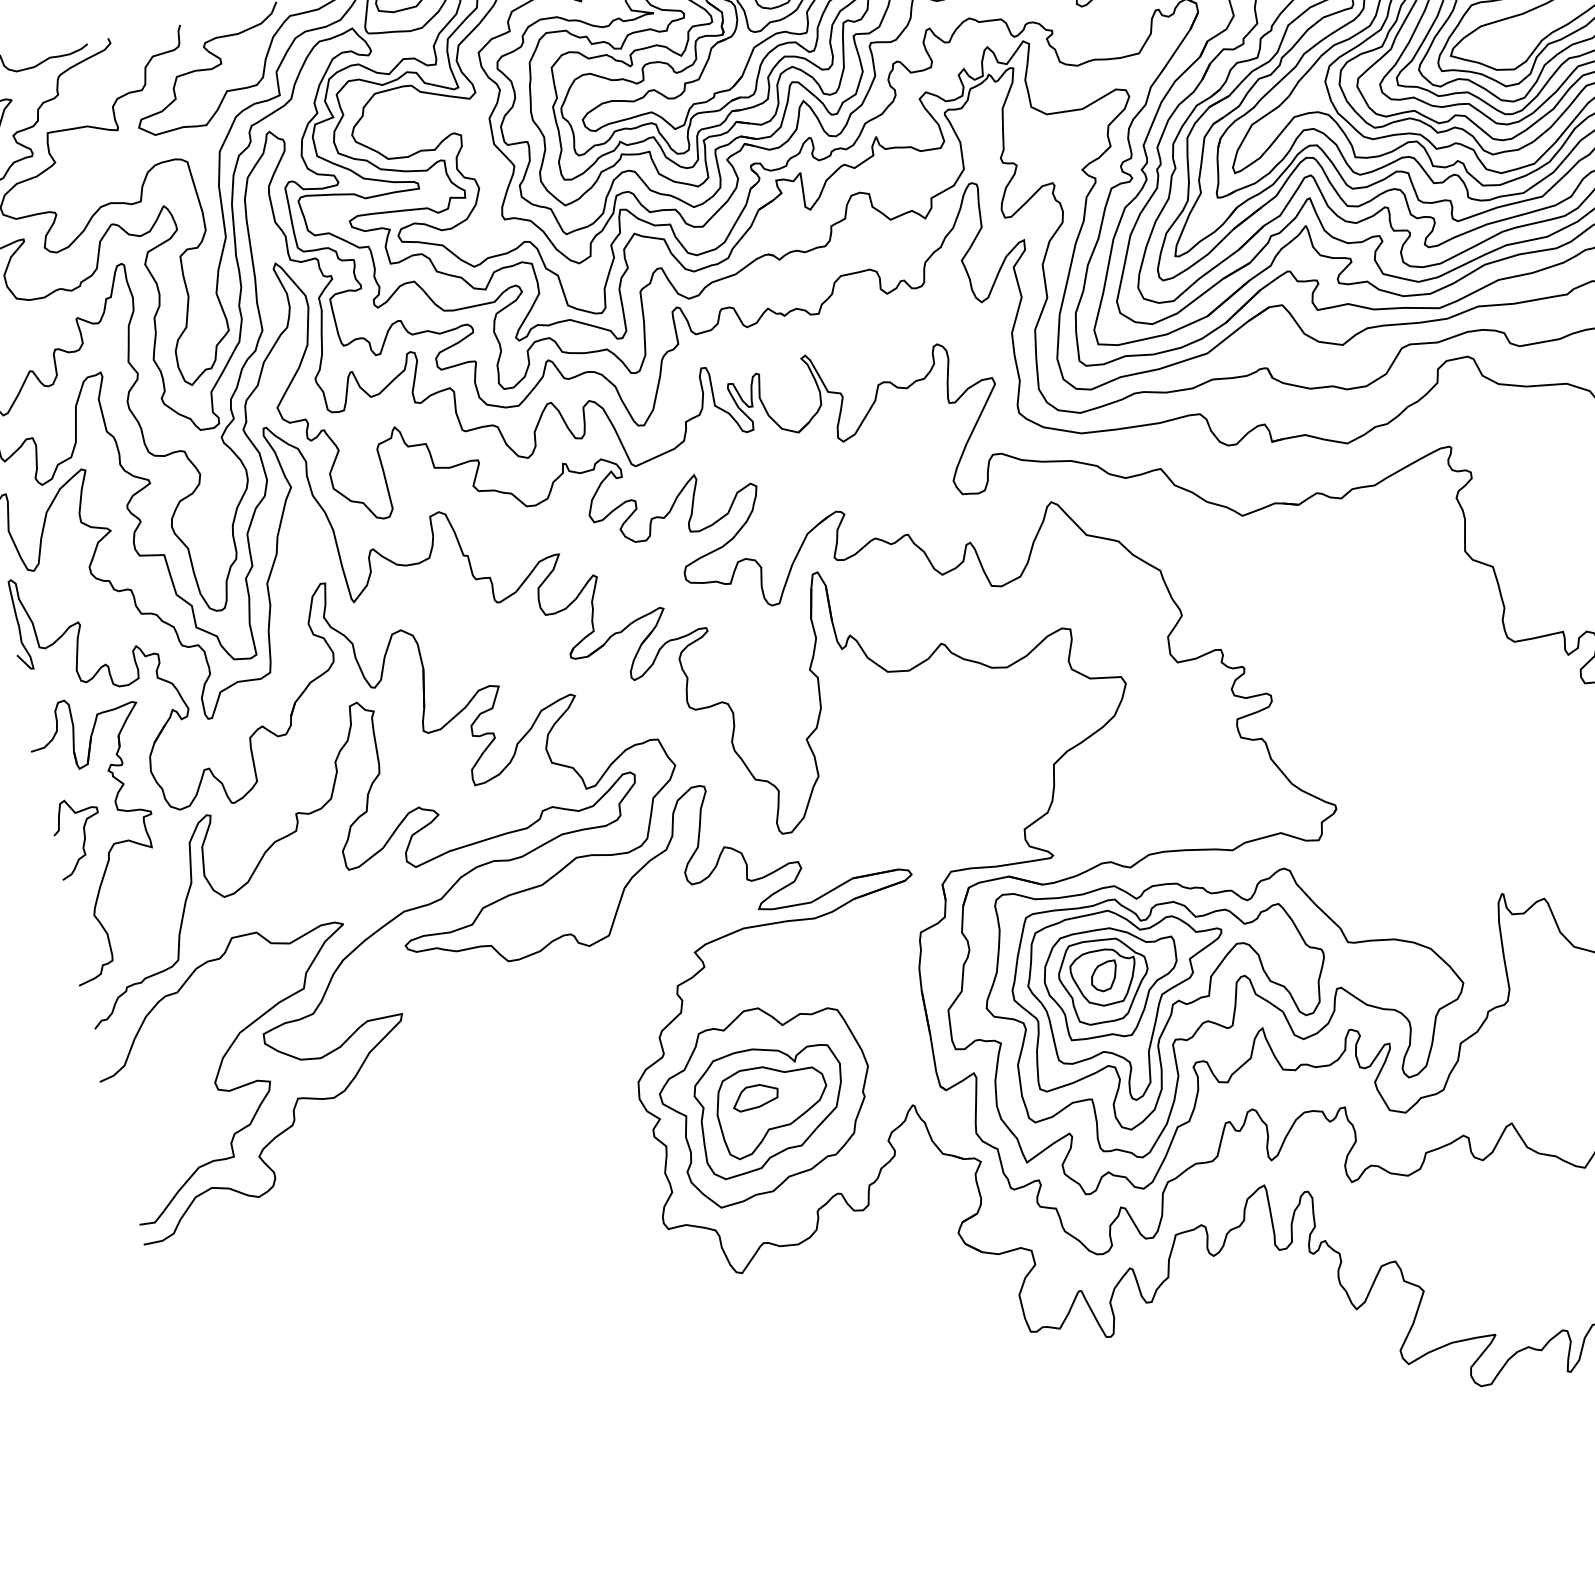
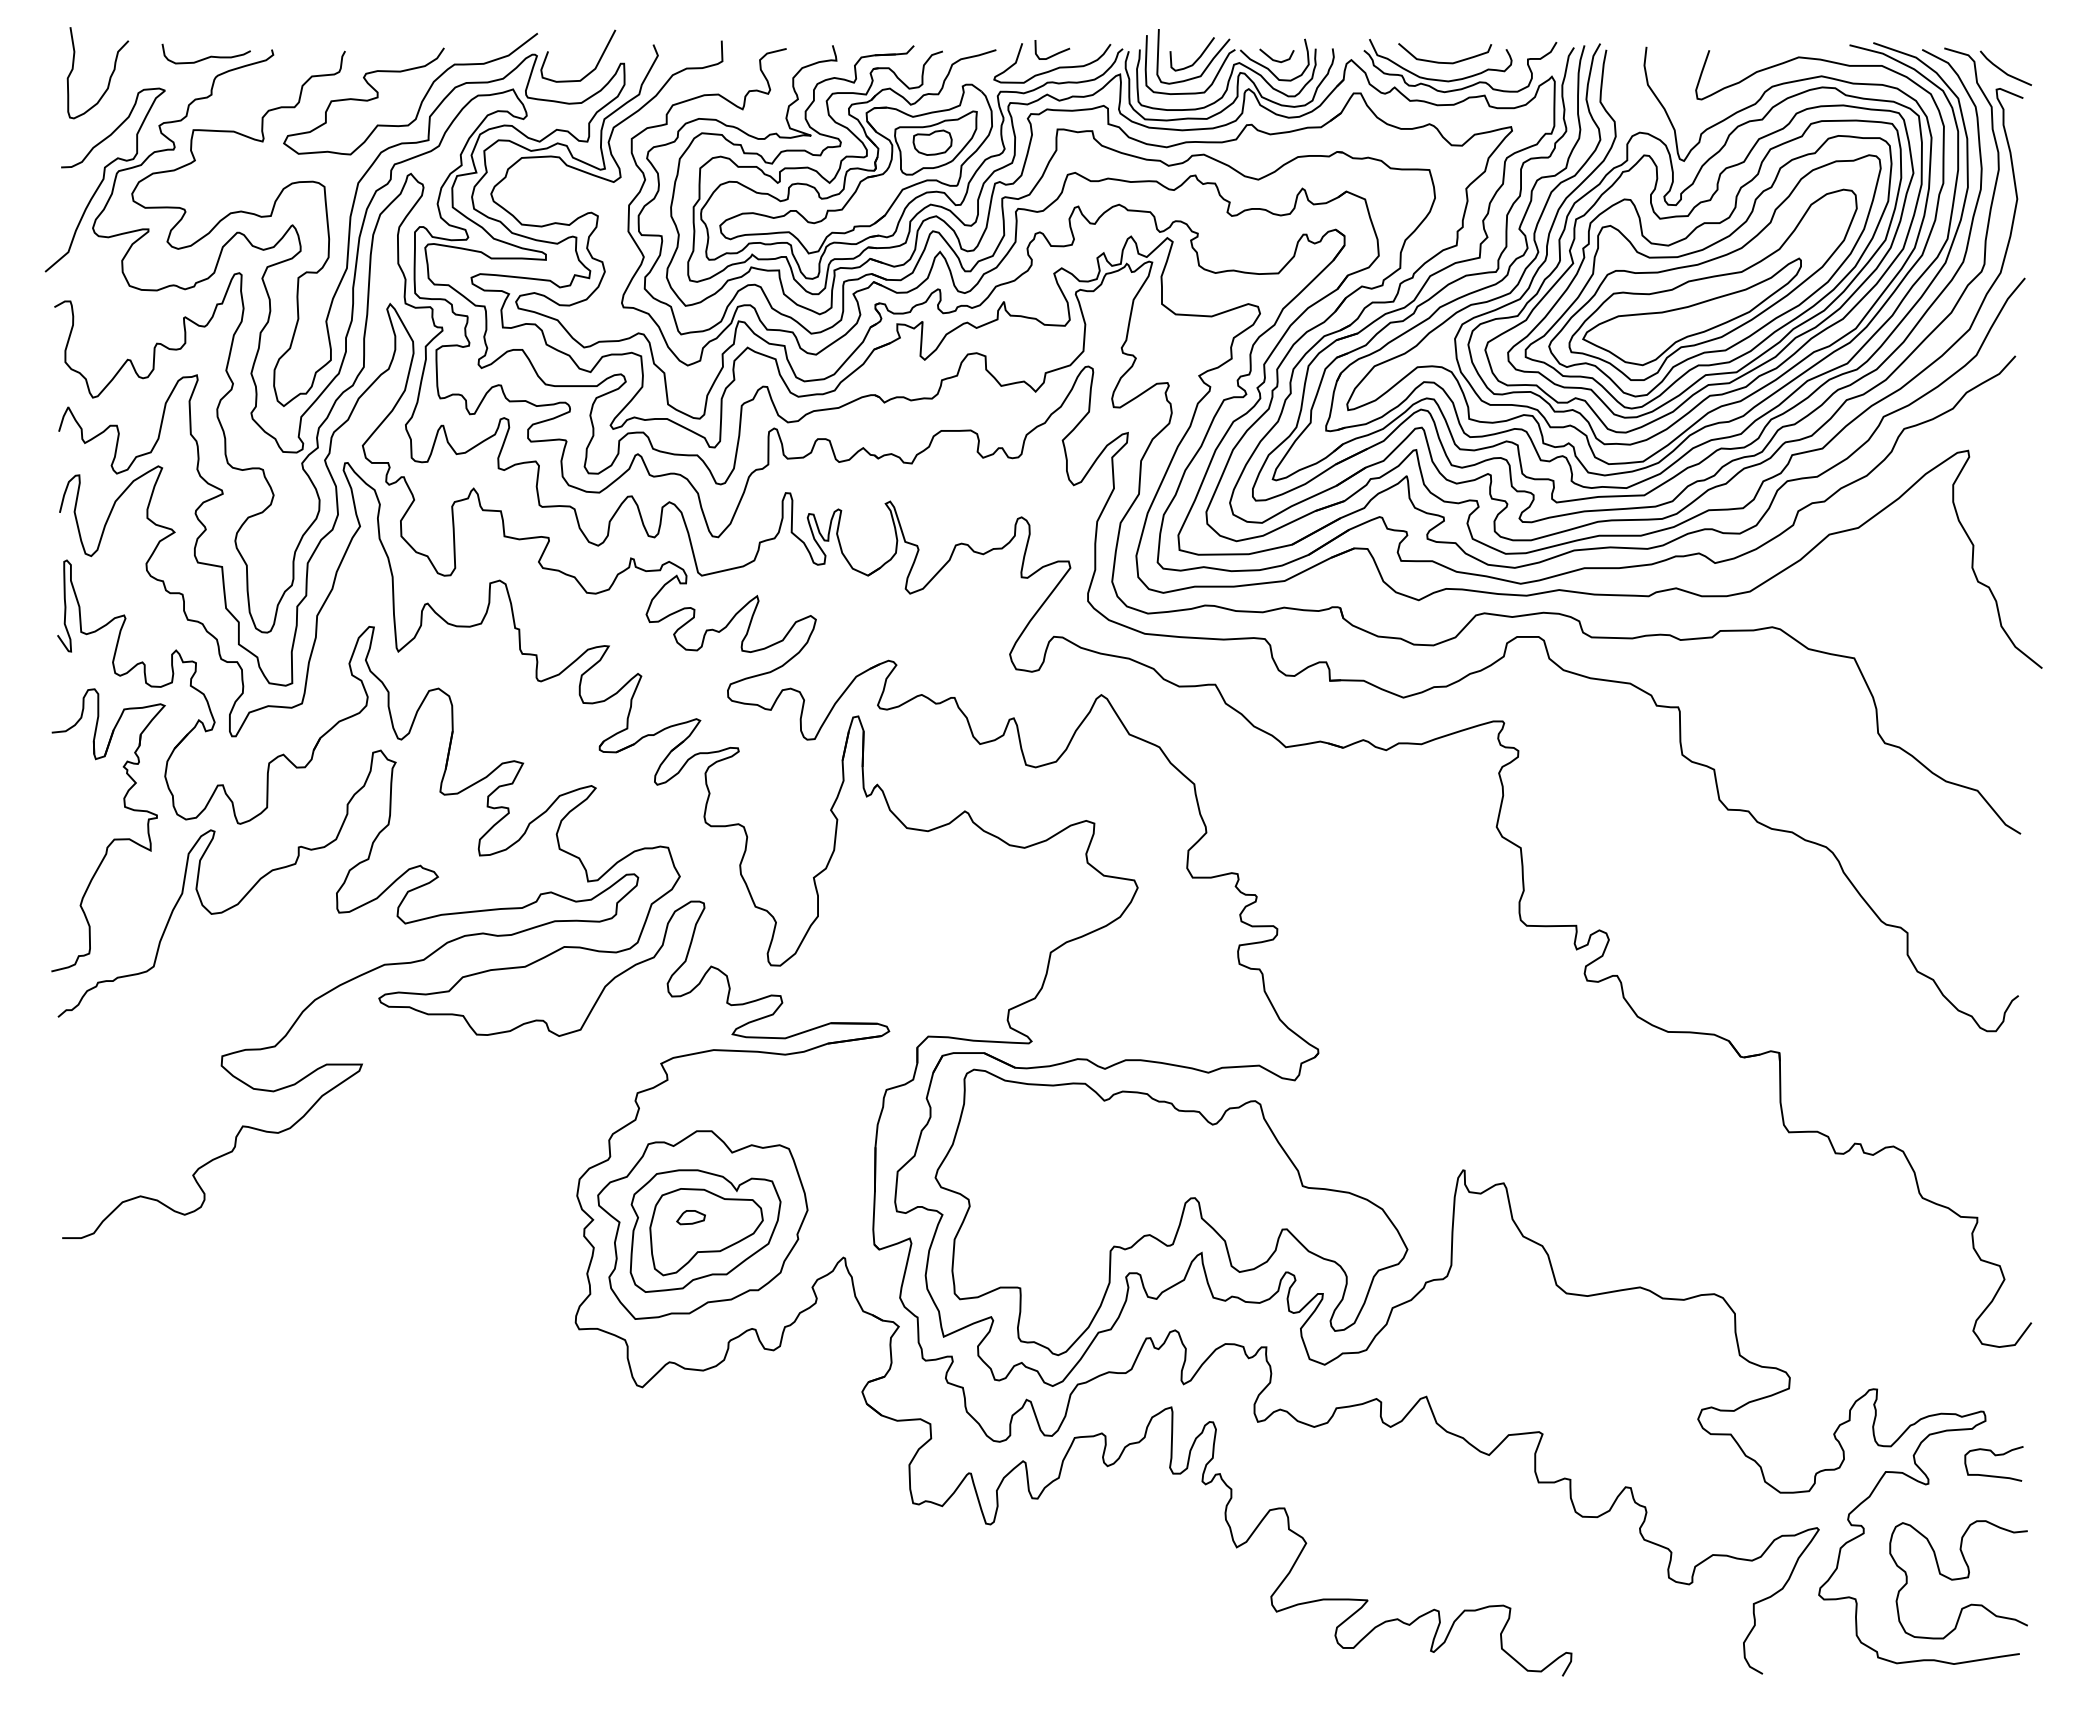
curve: (83, 835) -> (86, 825), removed
part: (1174, 1002) -> (1120, 1209), removed
curve: (221, 1066) -> (174, 1079), removed
part: (754, 1097) -> (690, 1217), size x0.6

